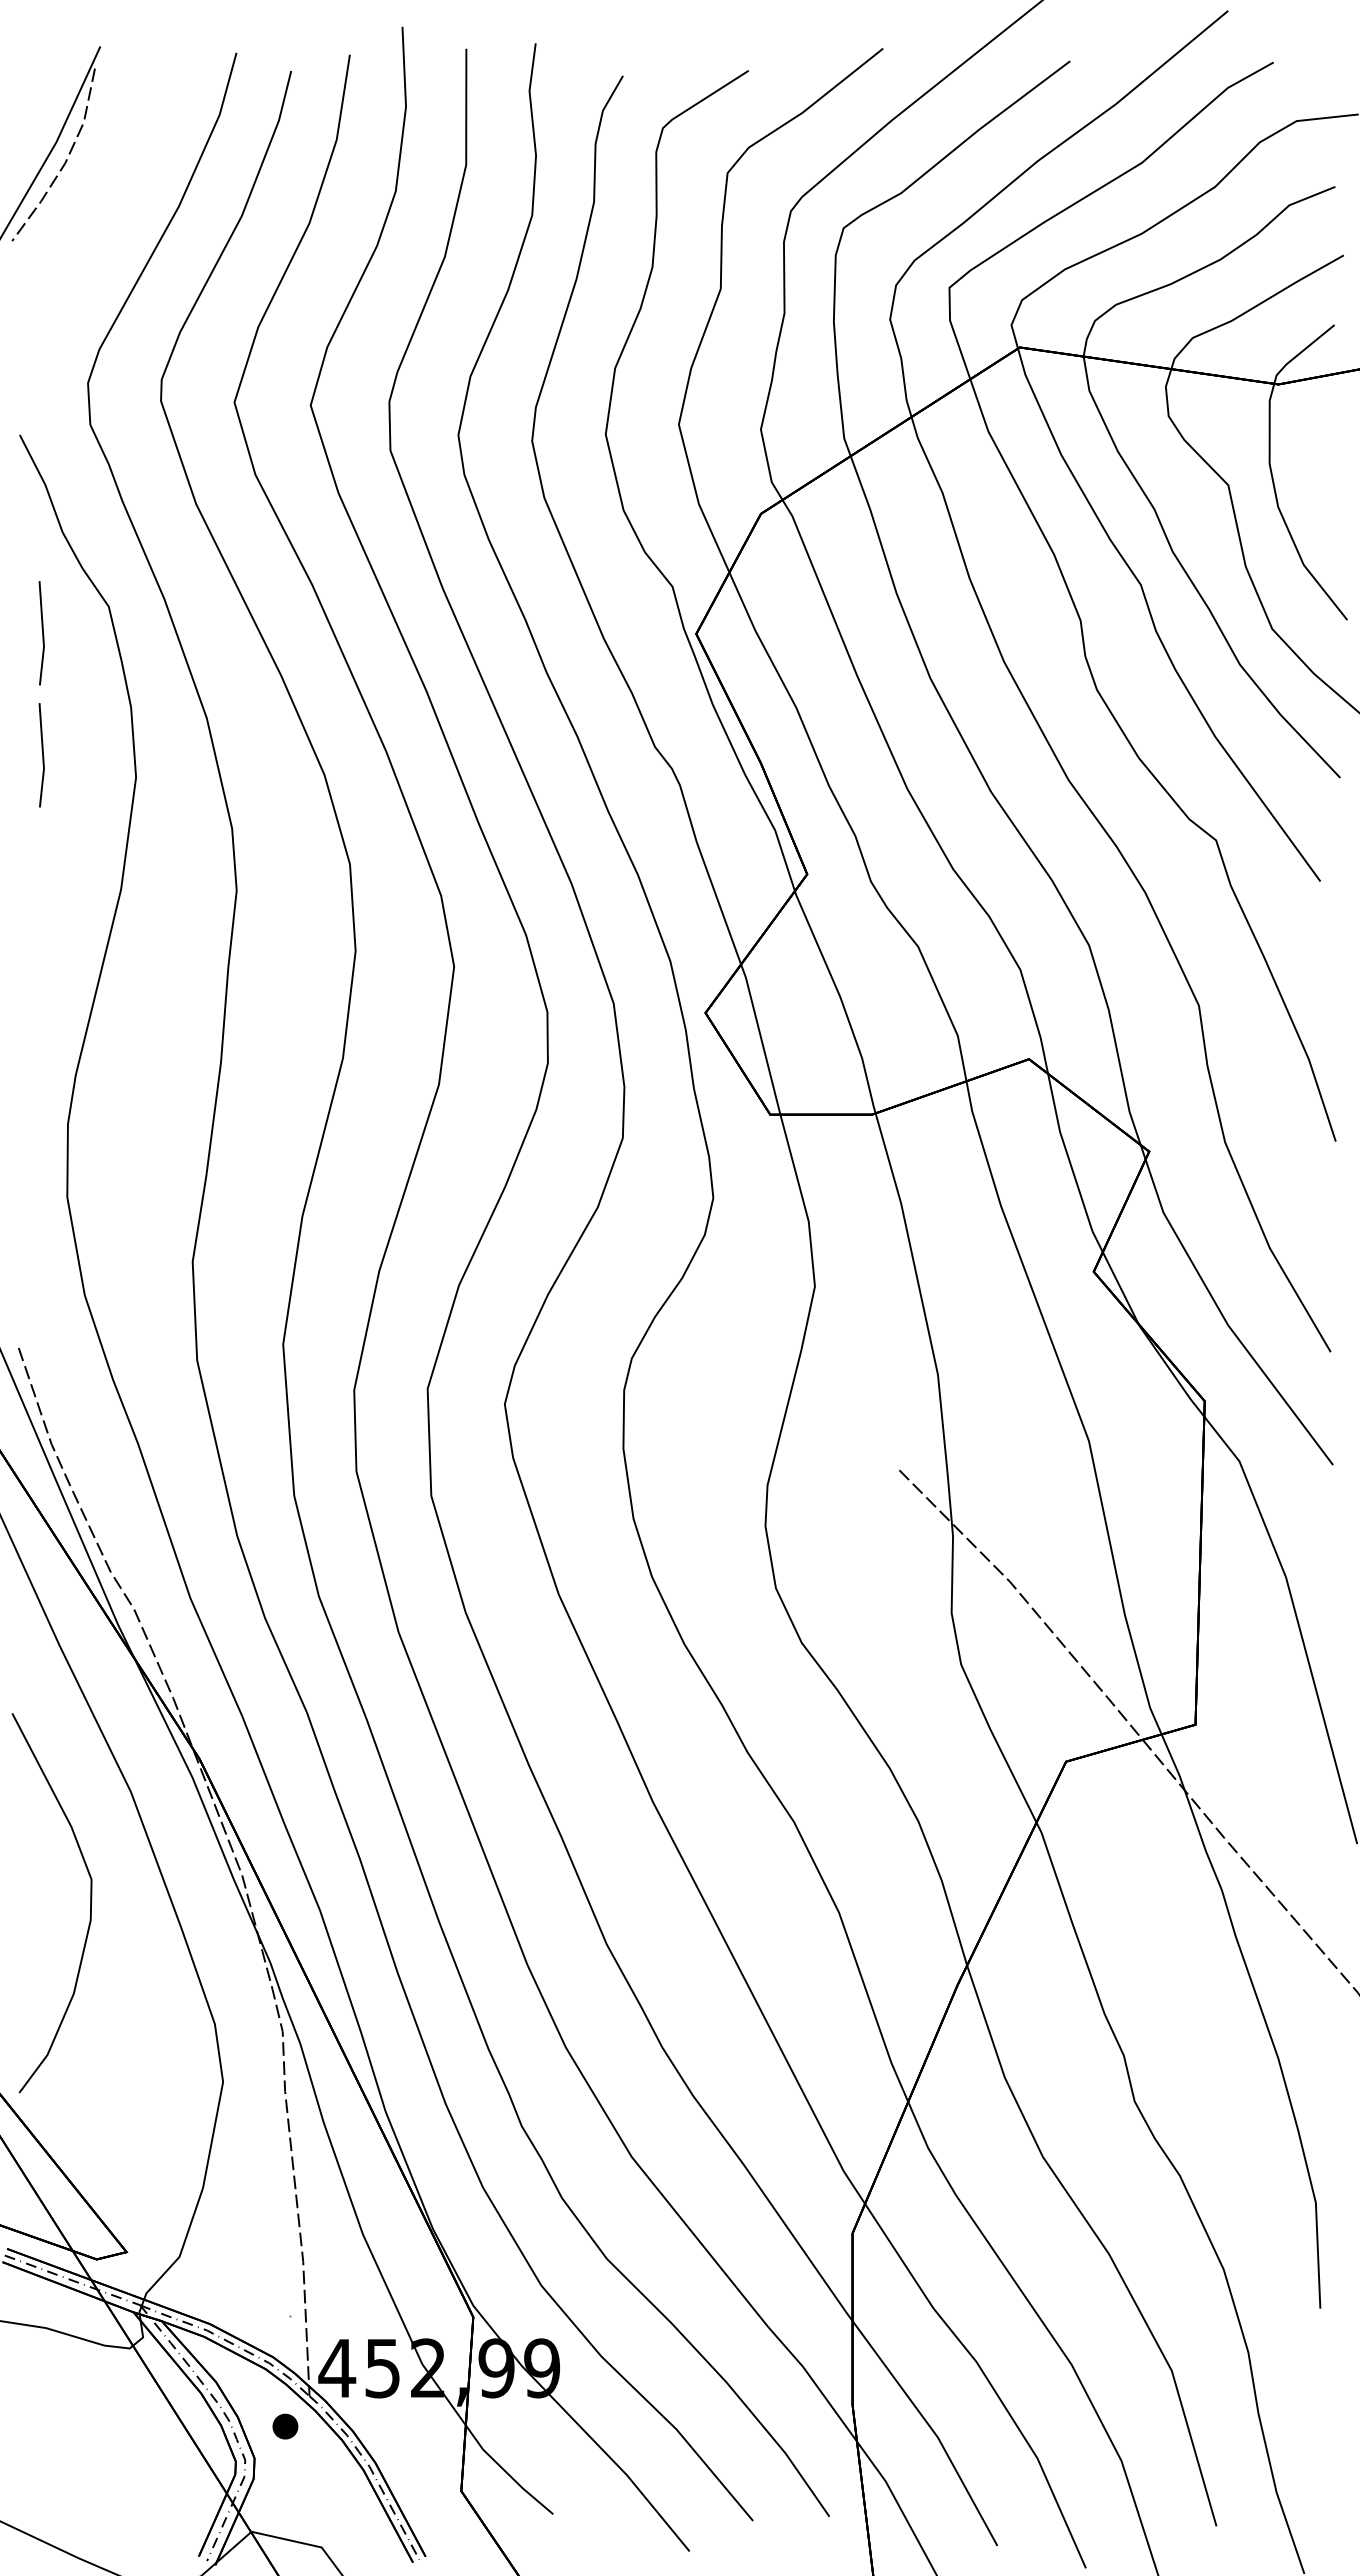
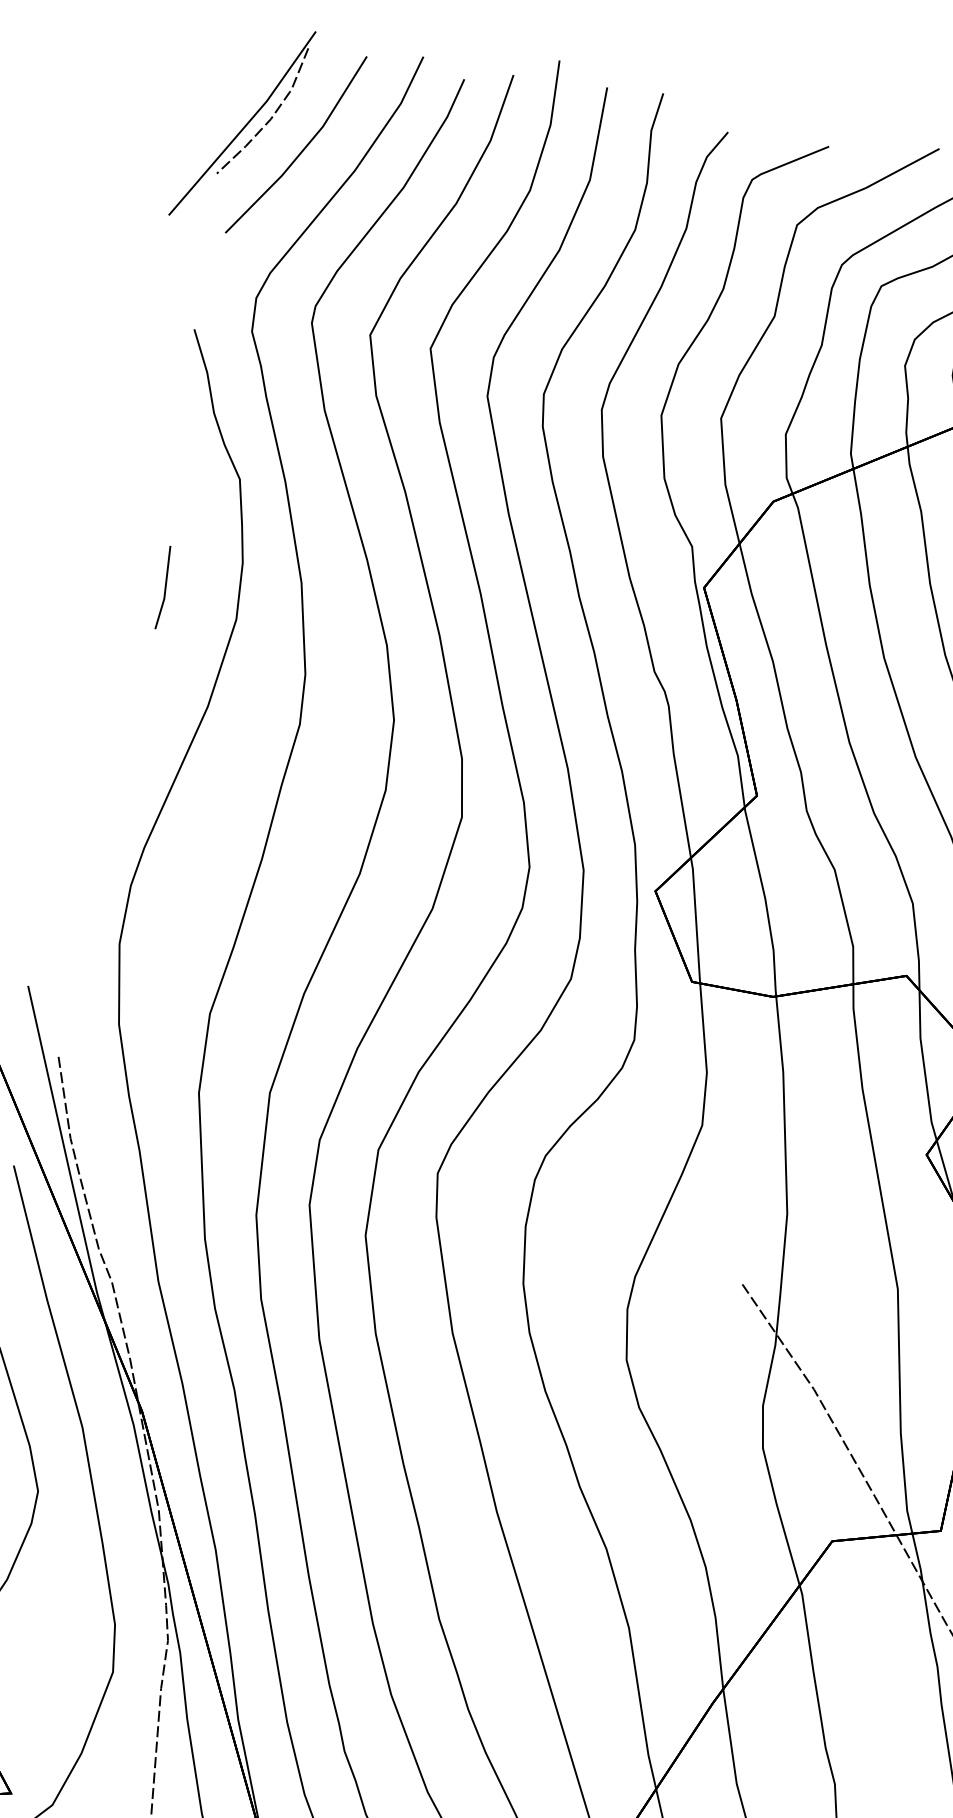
line: (110, 193) -> (302, 150), added
line: (42, 633) -> (183, 490), removed

